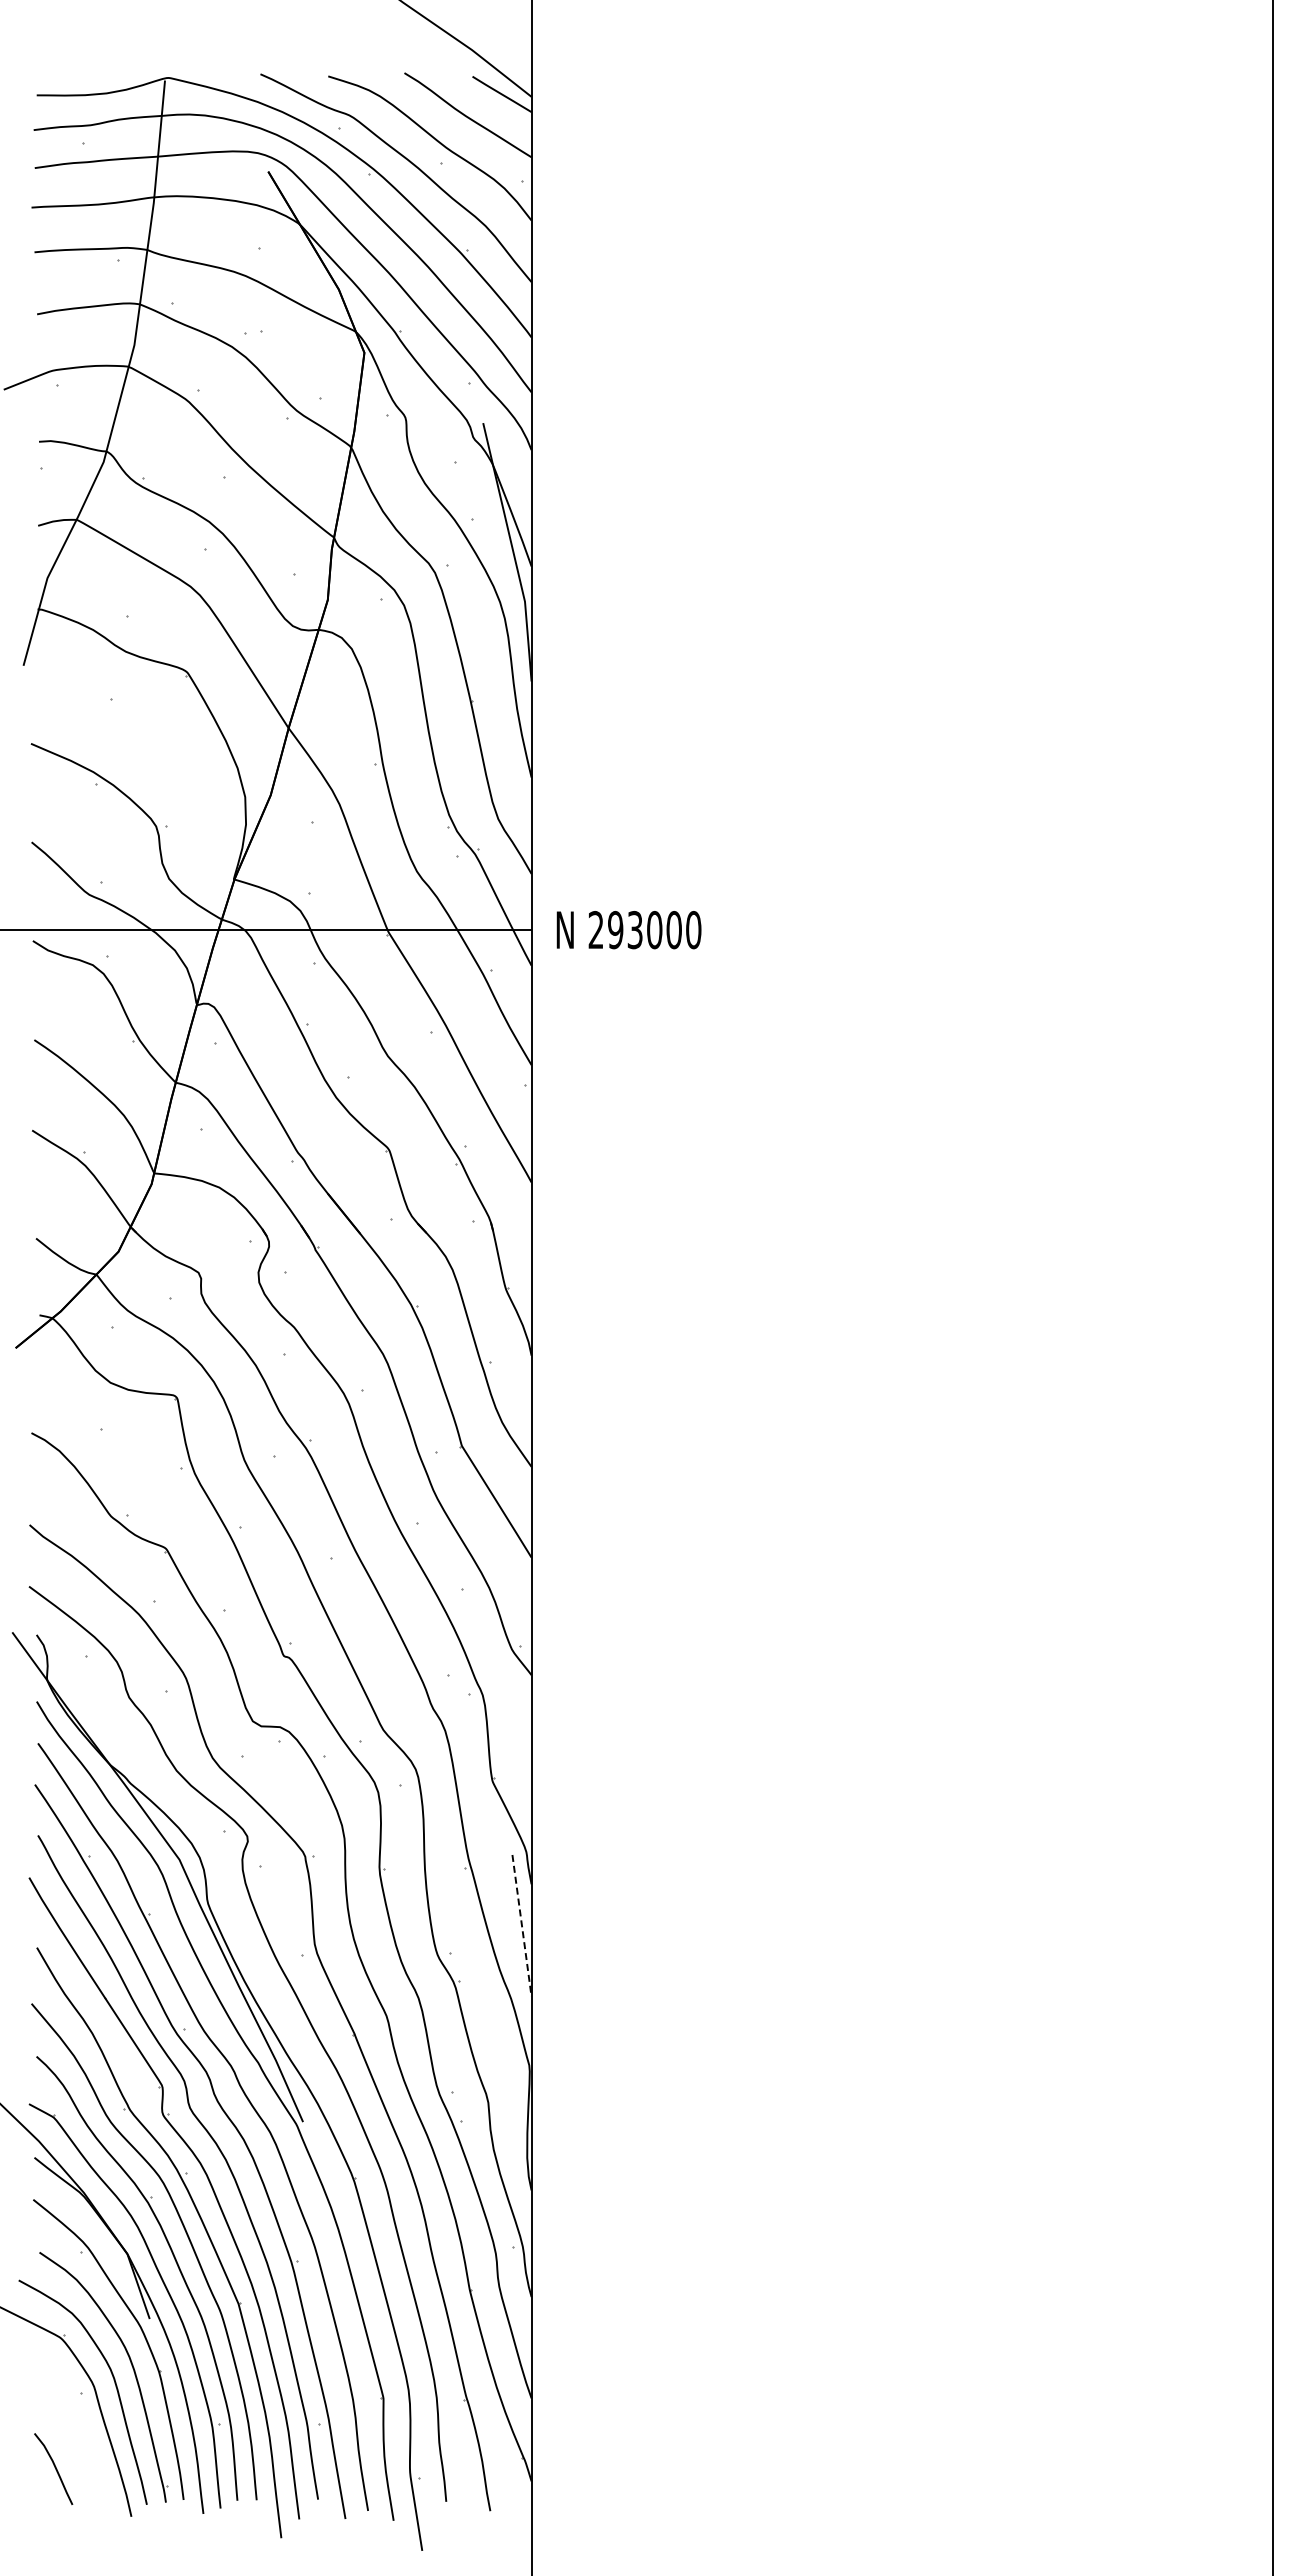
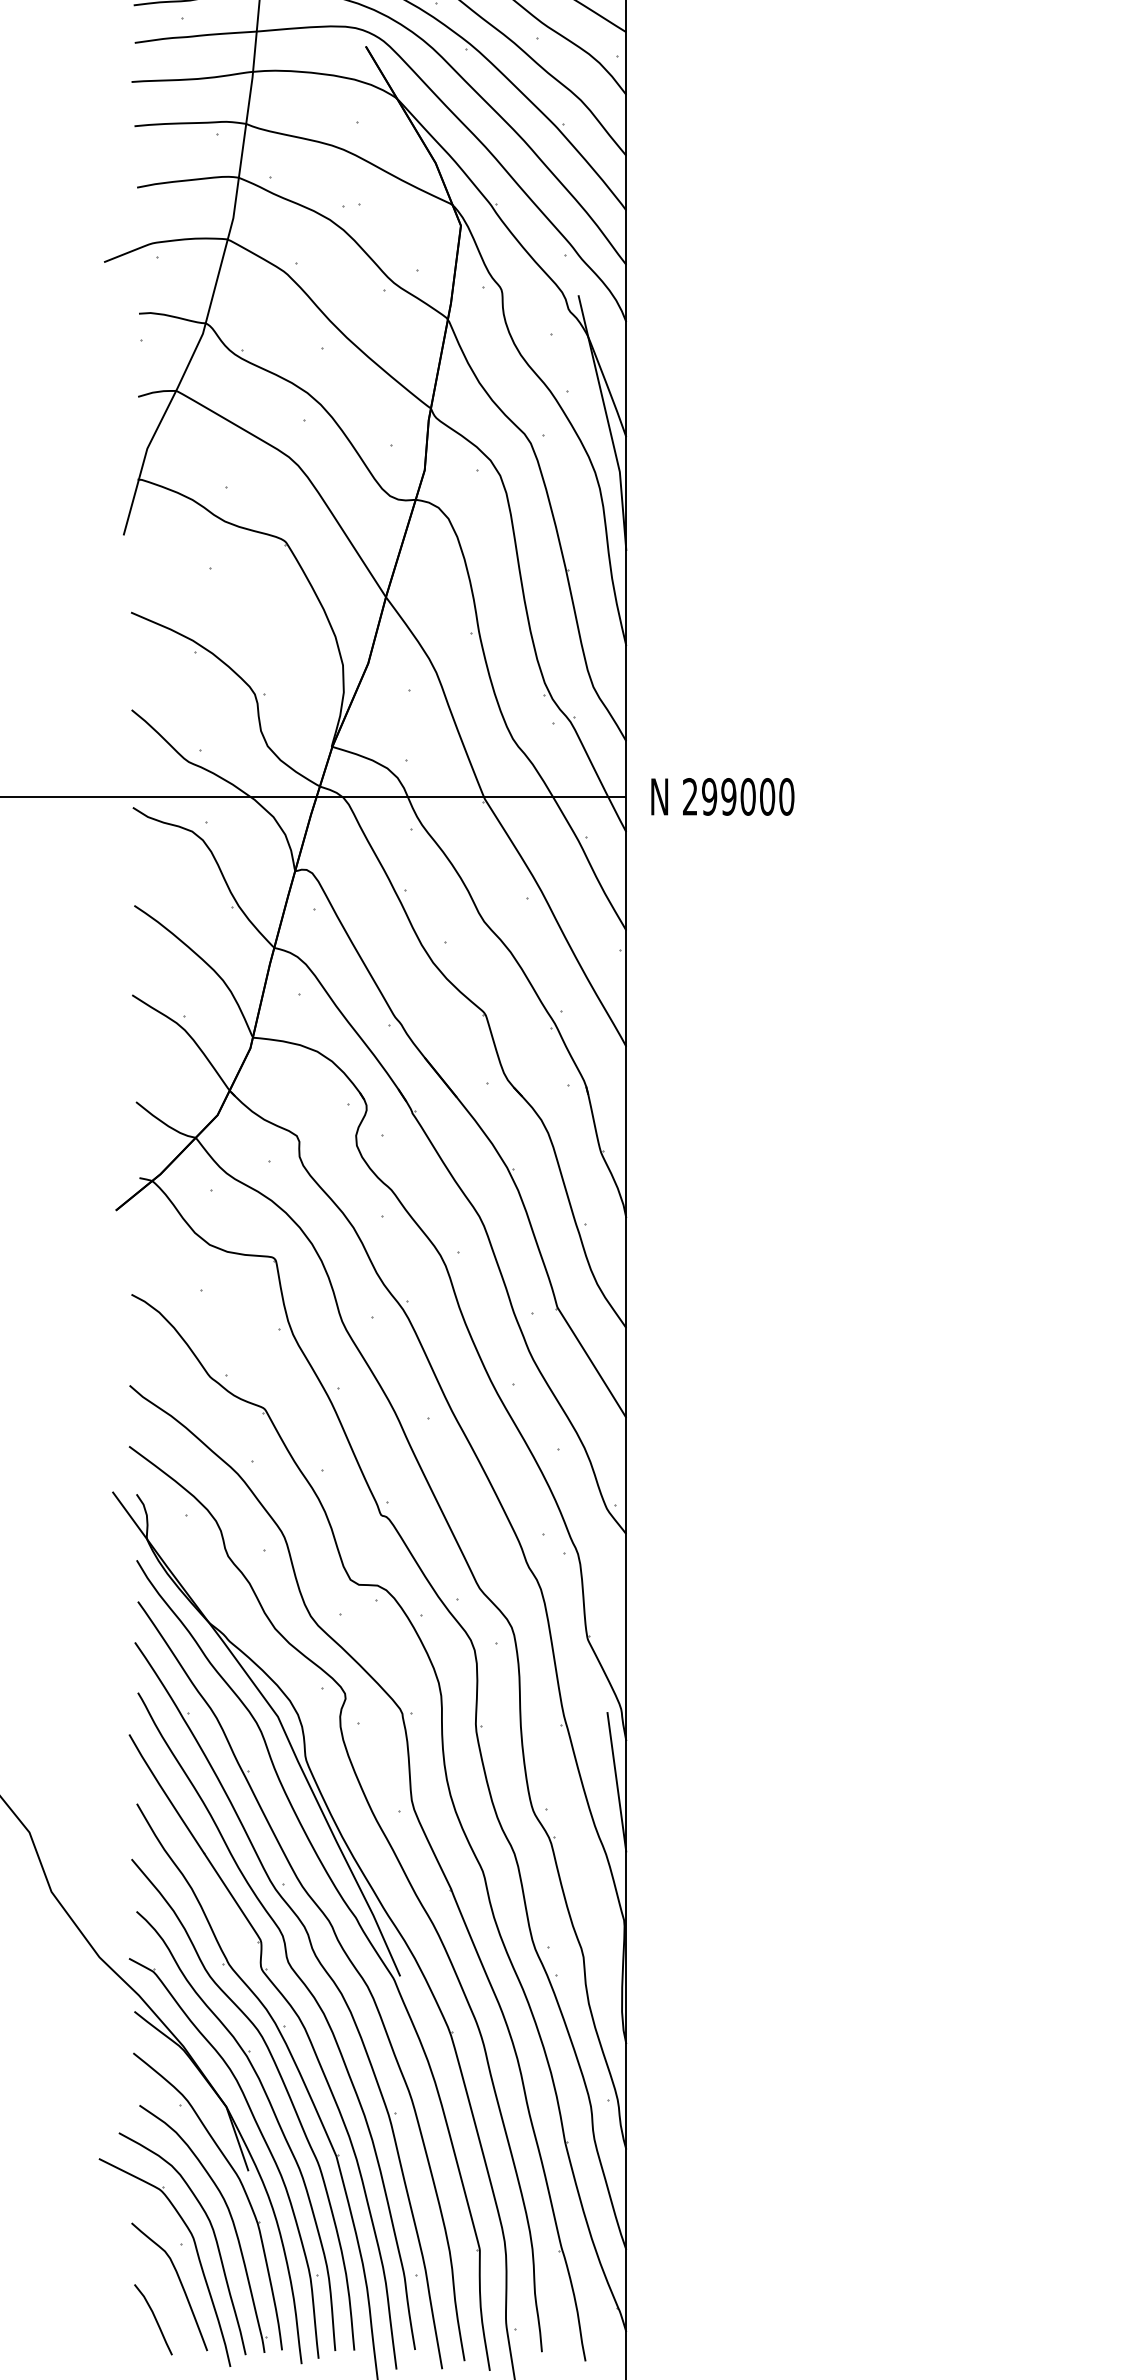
text: (634, 930) -> (728, 797), 293000 -> 299000
line: (522, 1925) -> (617, 1781), dashed -> solid
curve: (80, 2432) -> (180, 2283), added

